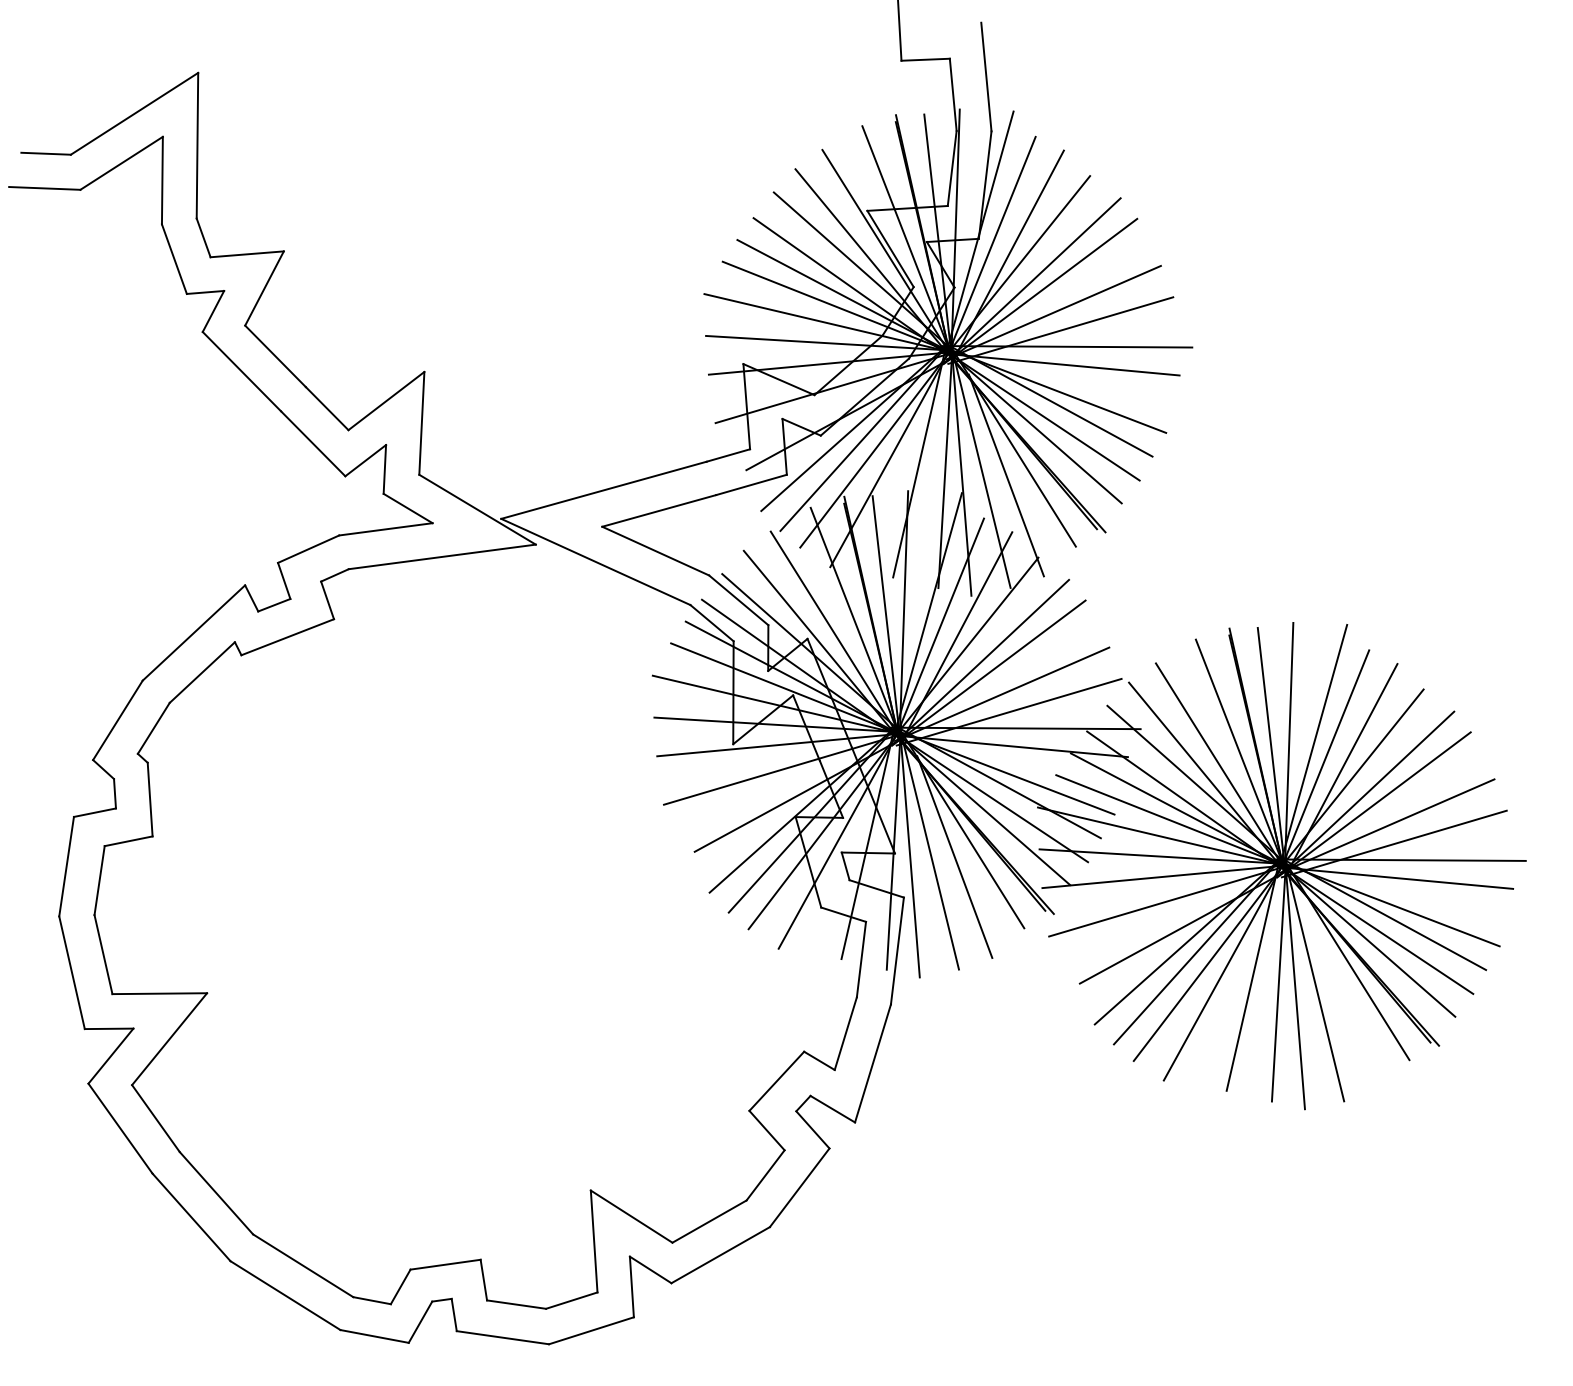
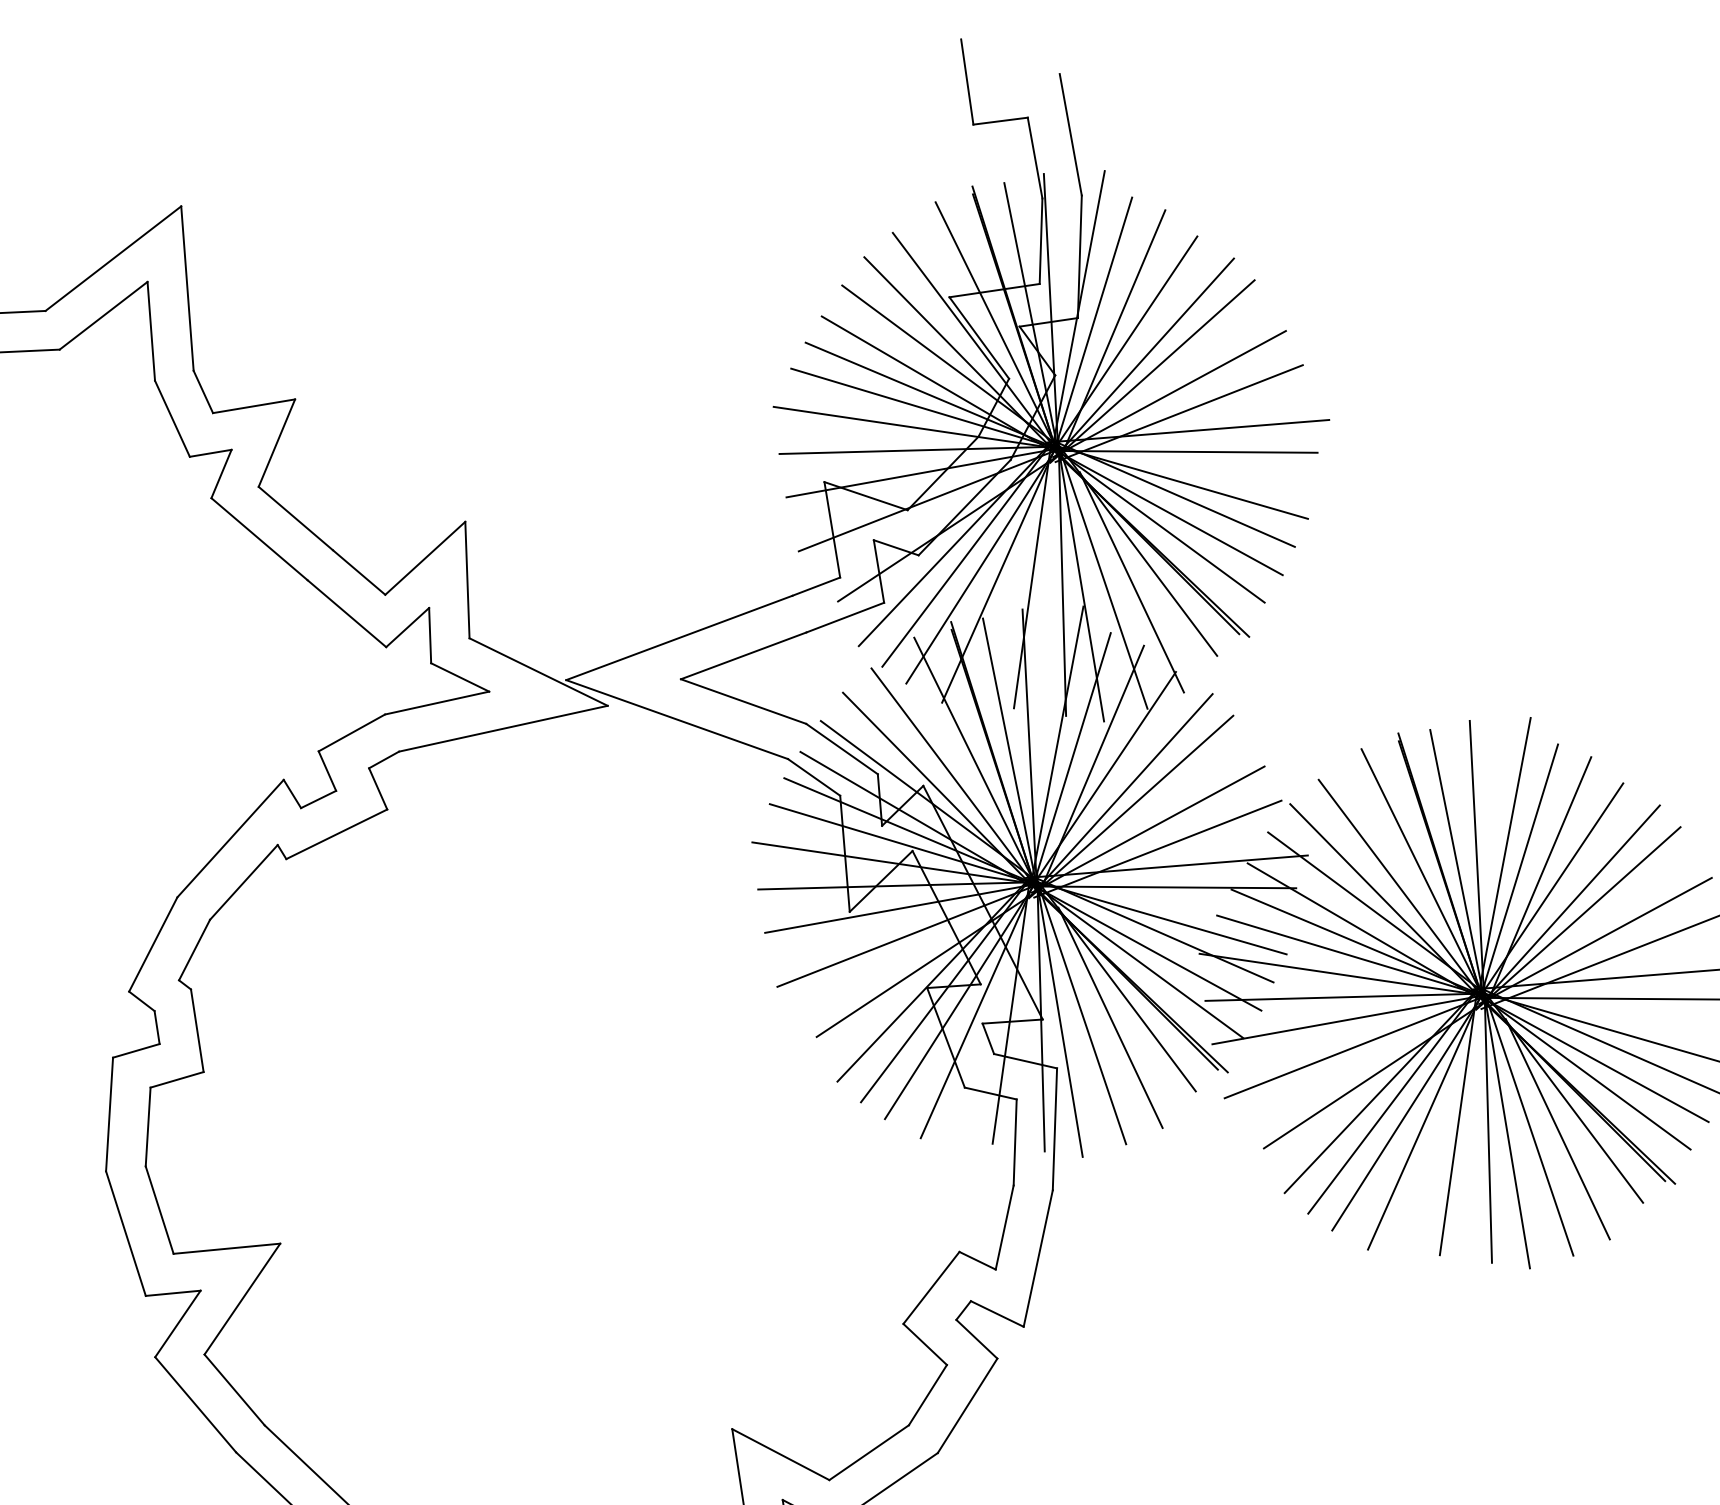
line: (1339, 988) -> (1557, 1128), added

